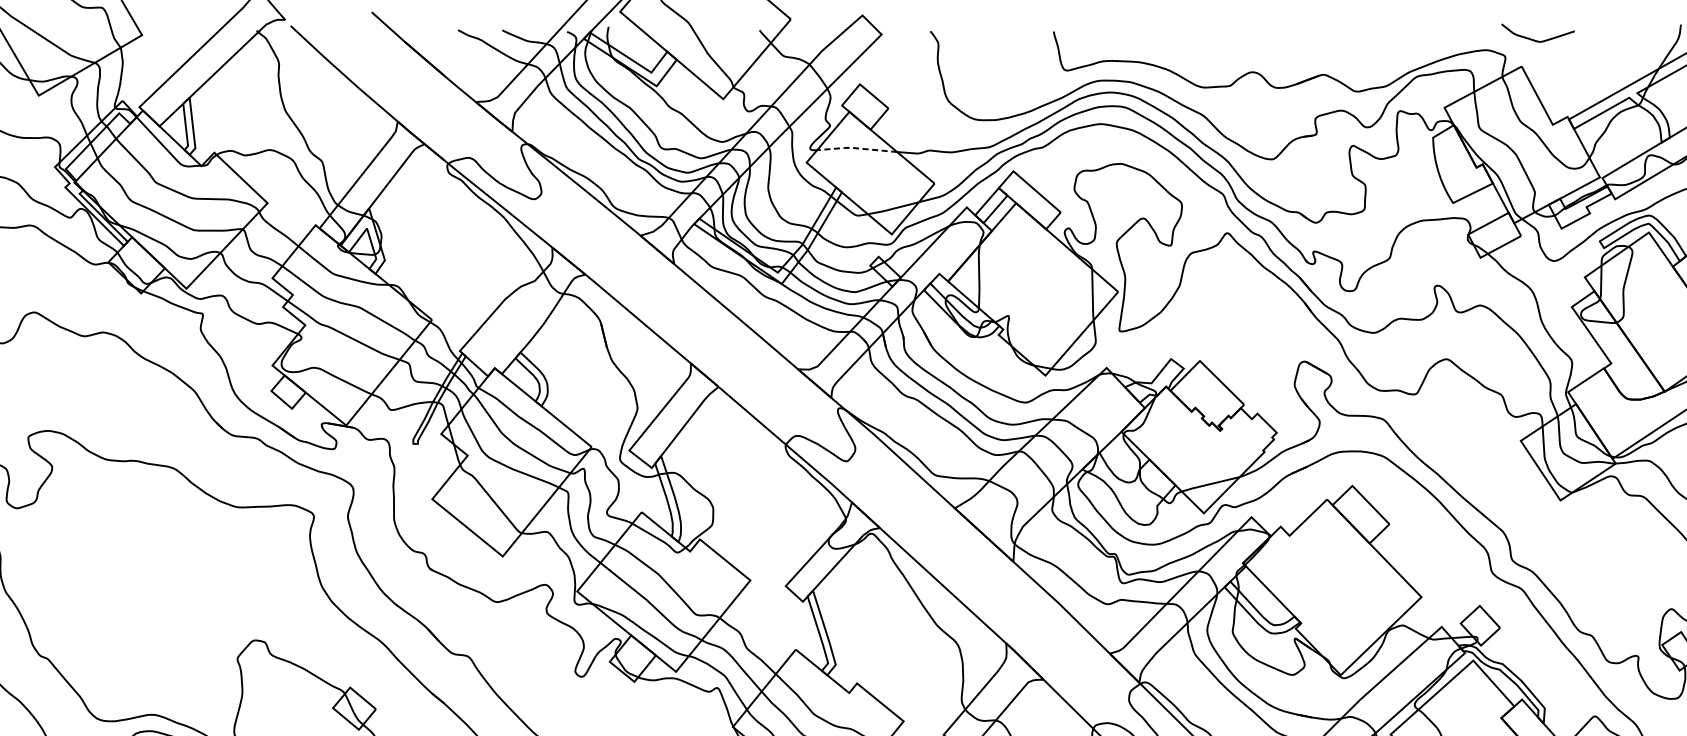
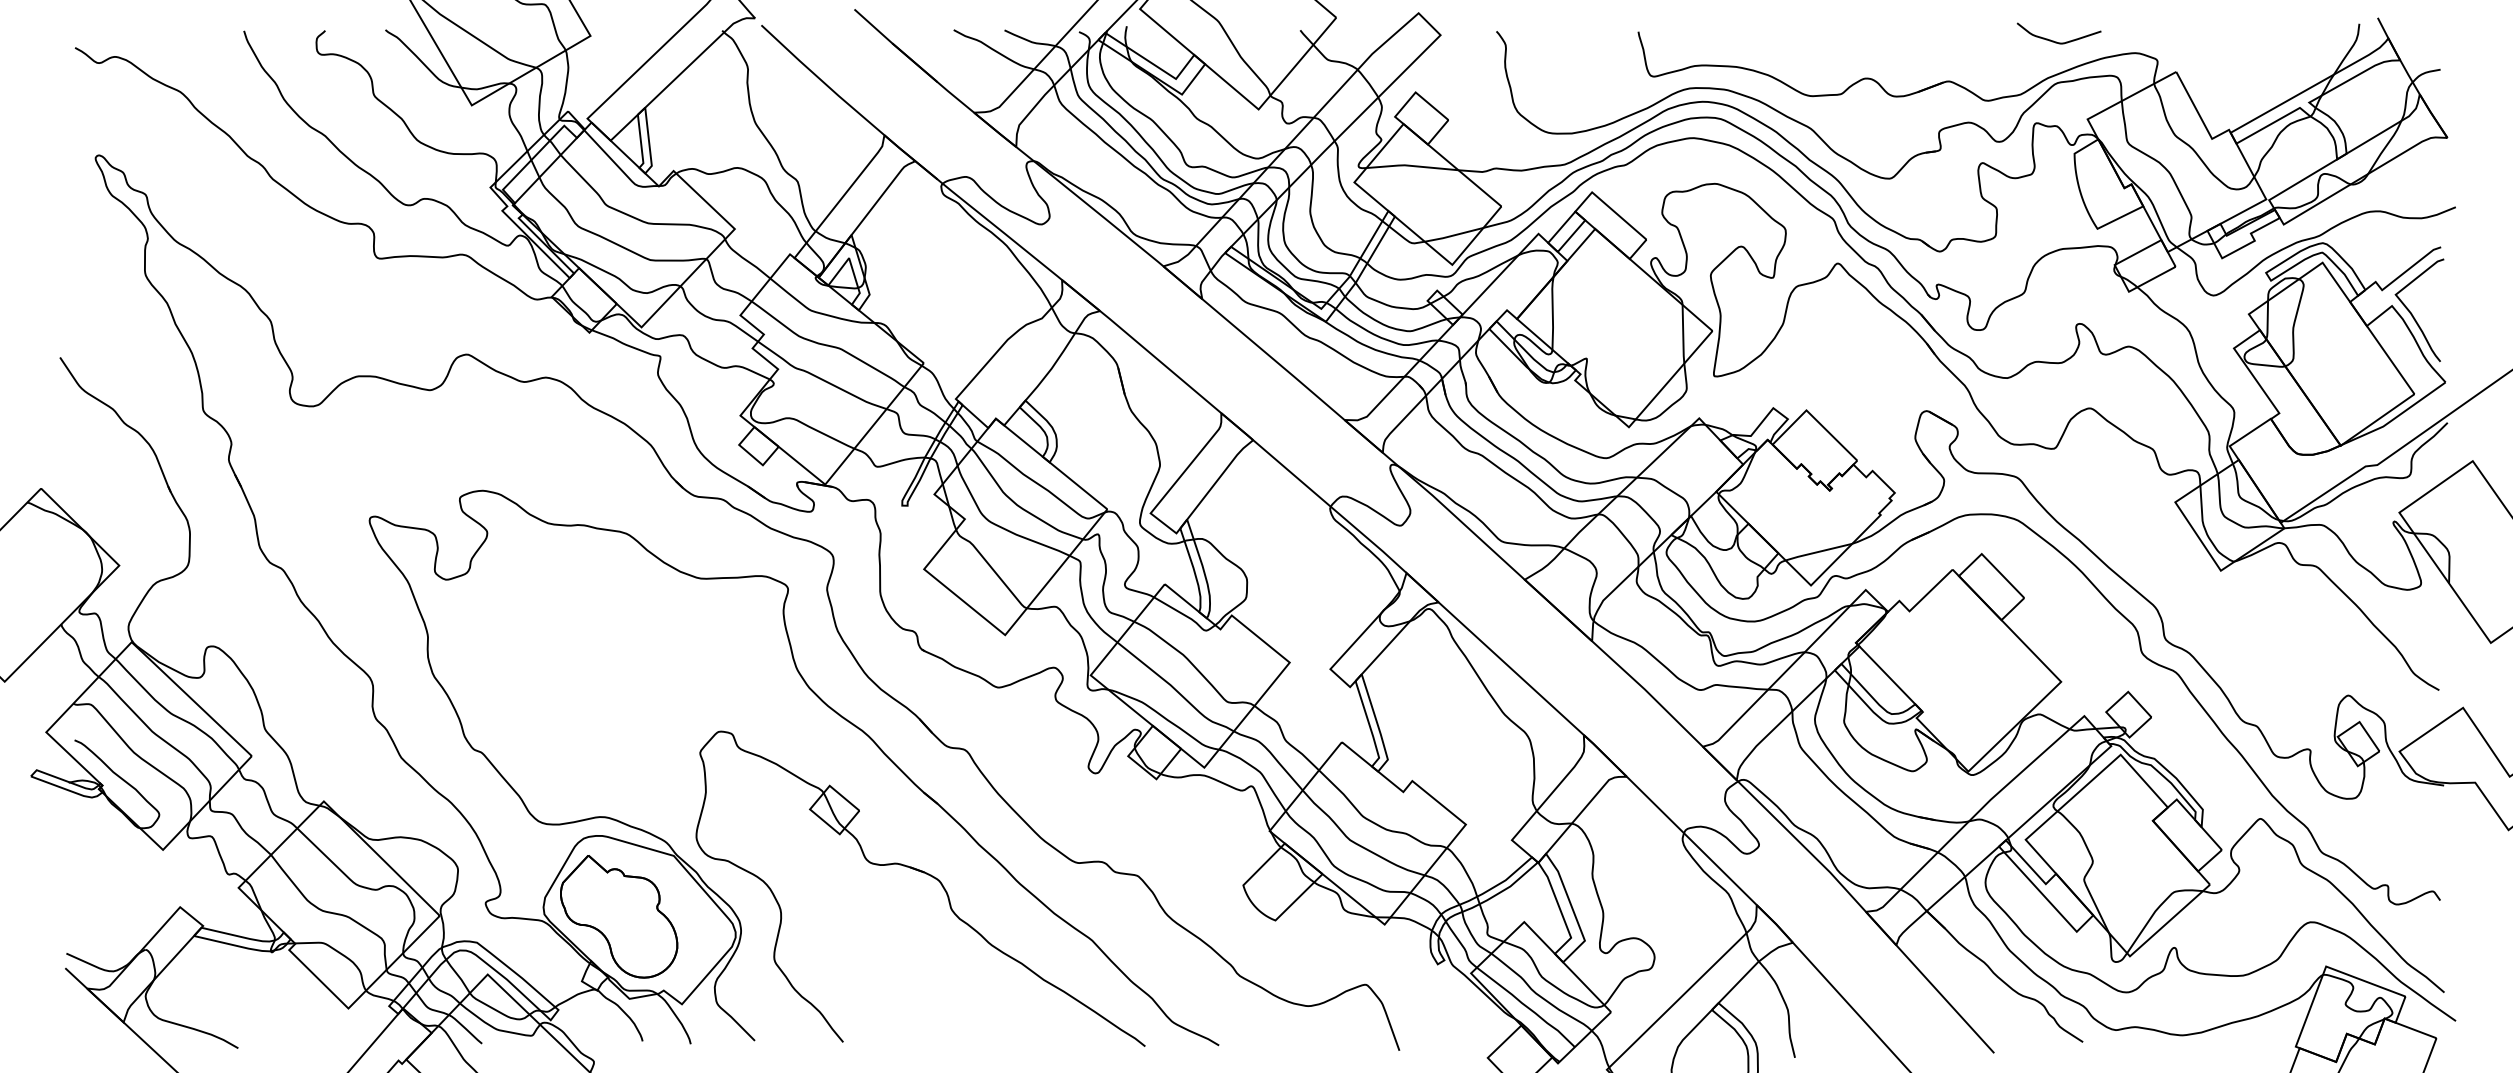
curve: (1535, 40) -> (2056, 41), moved
line: (855, 147) -> (1410, 165), dashed -> solid

